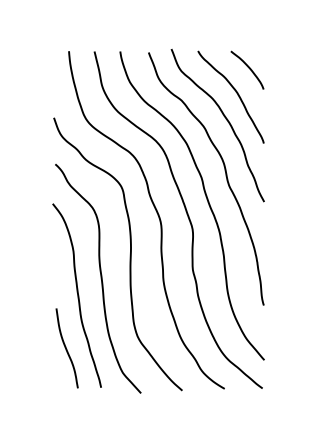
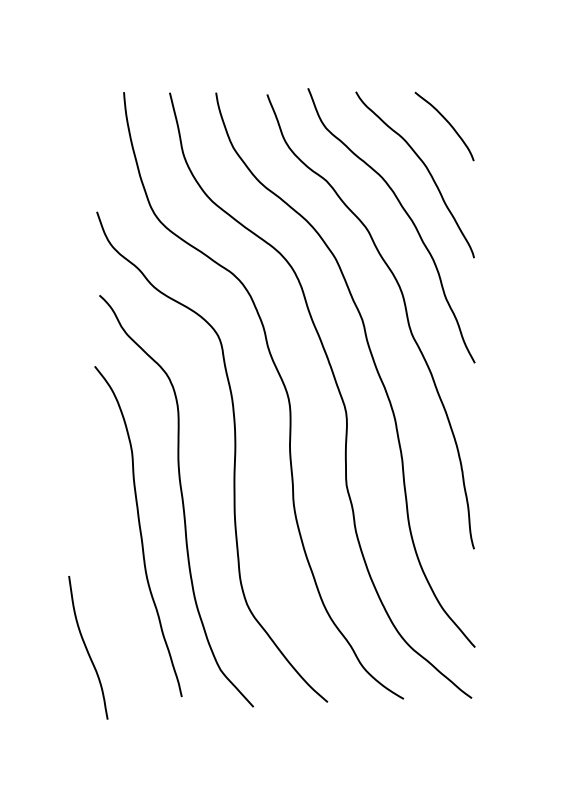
curve: (66, 348) -> (87, 647), moved

